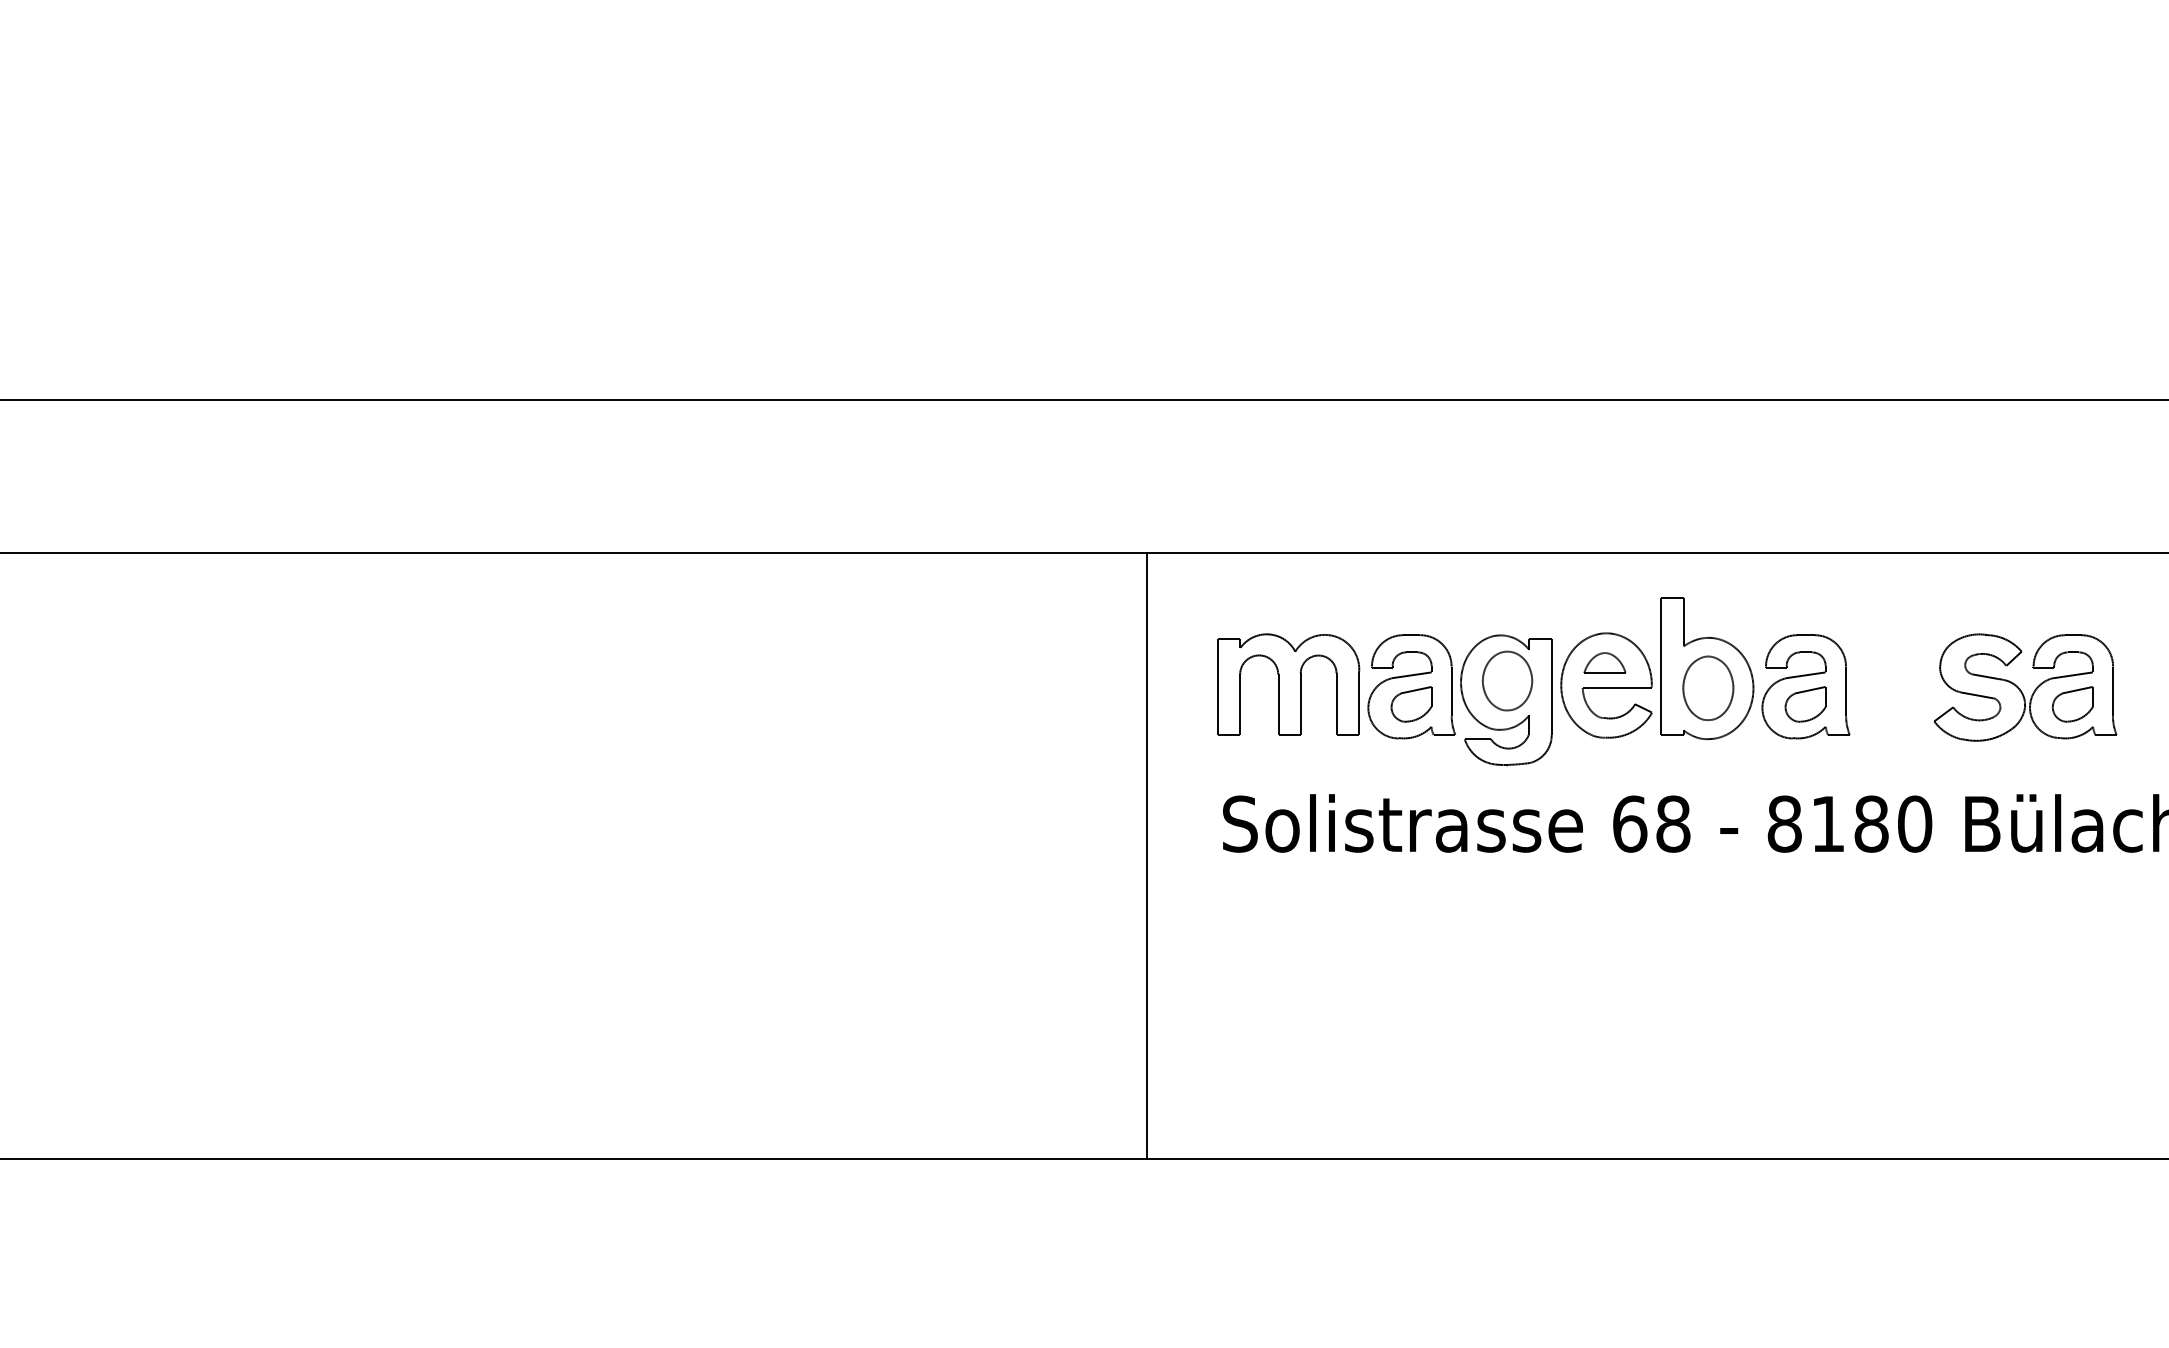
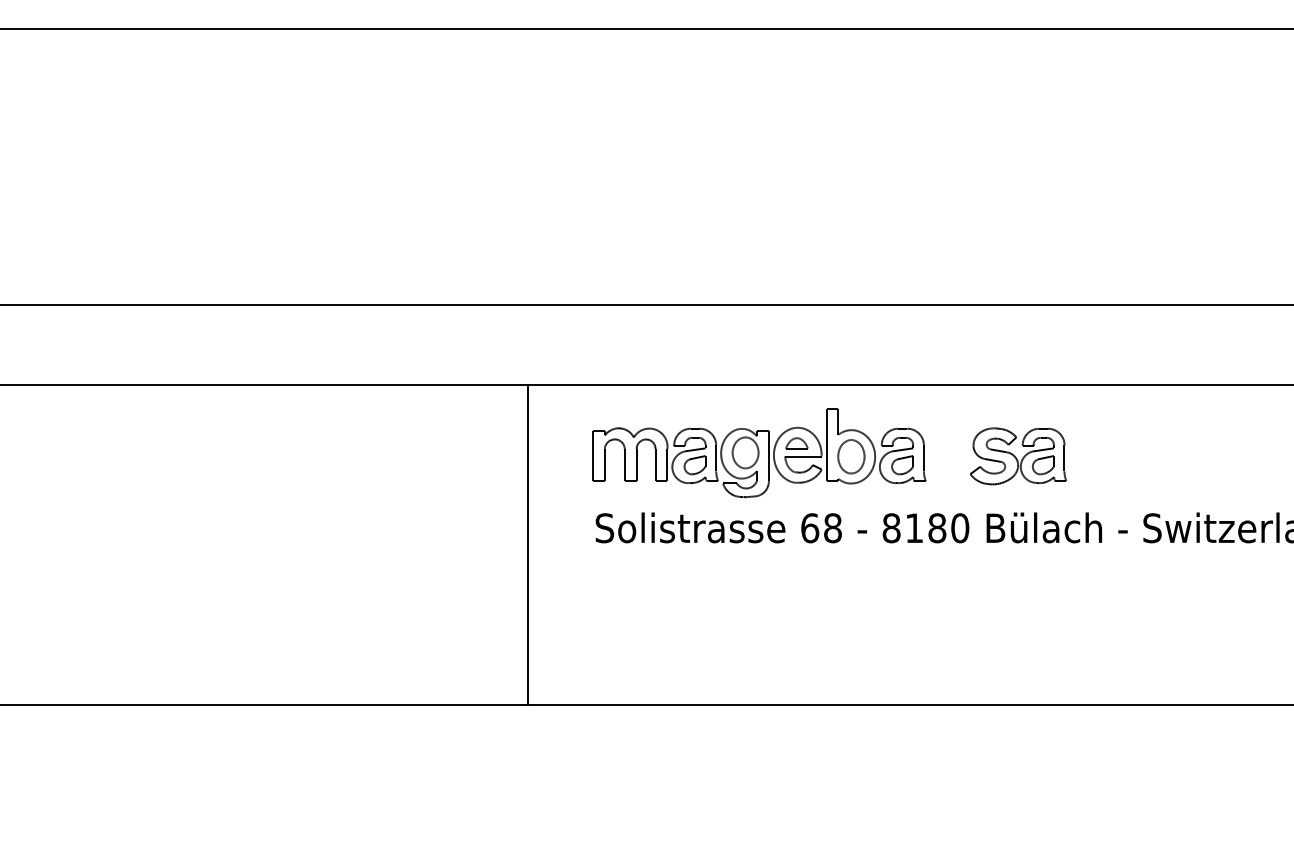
line: (1146, 854) -> (527, 544), moved

